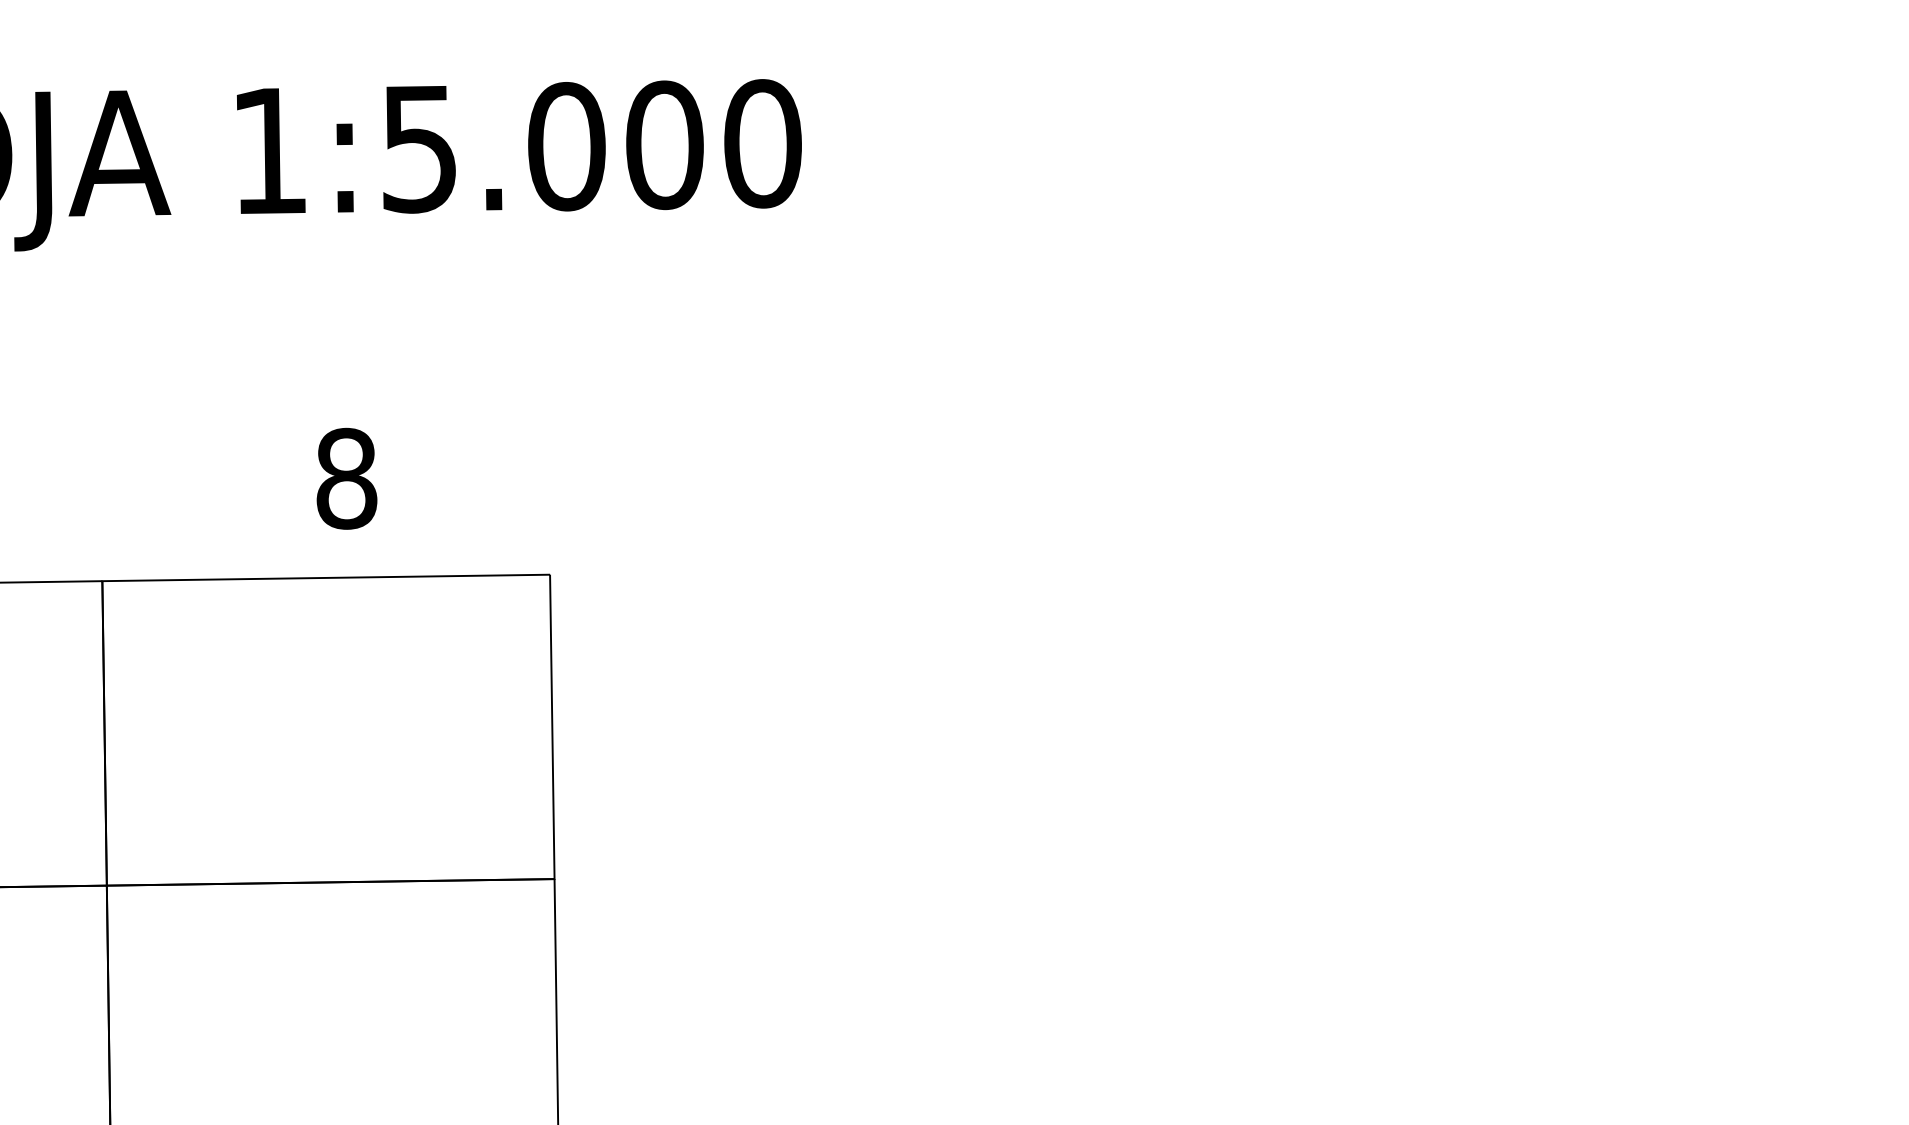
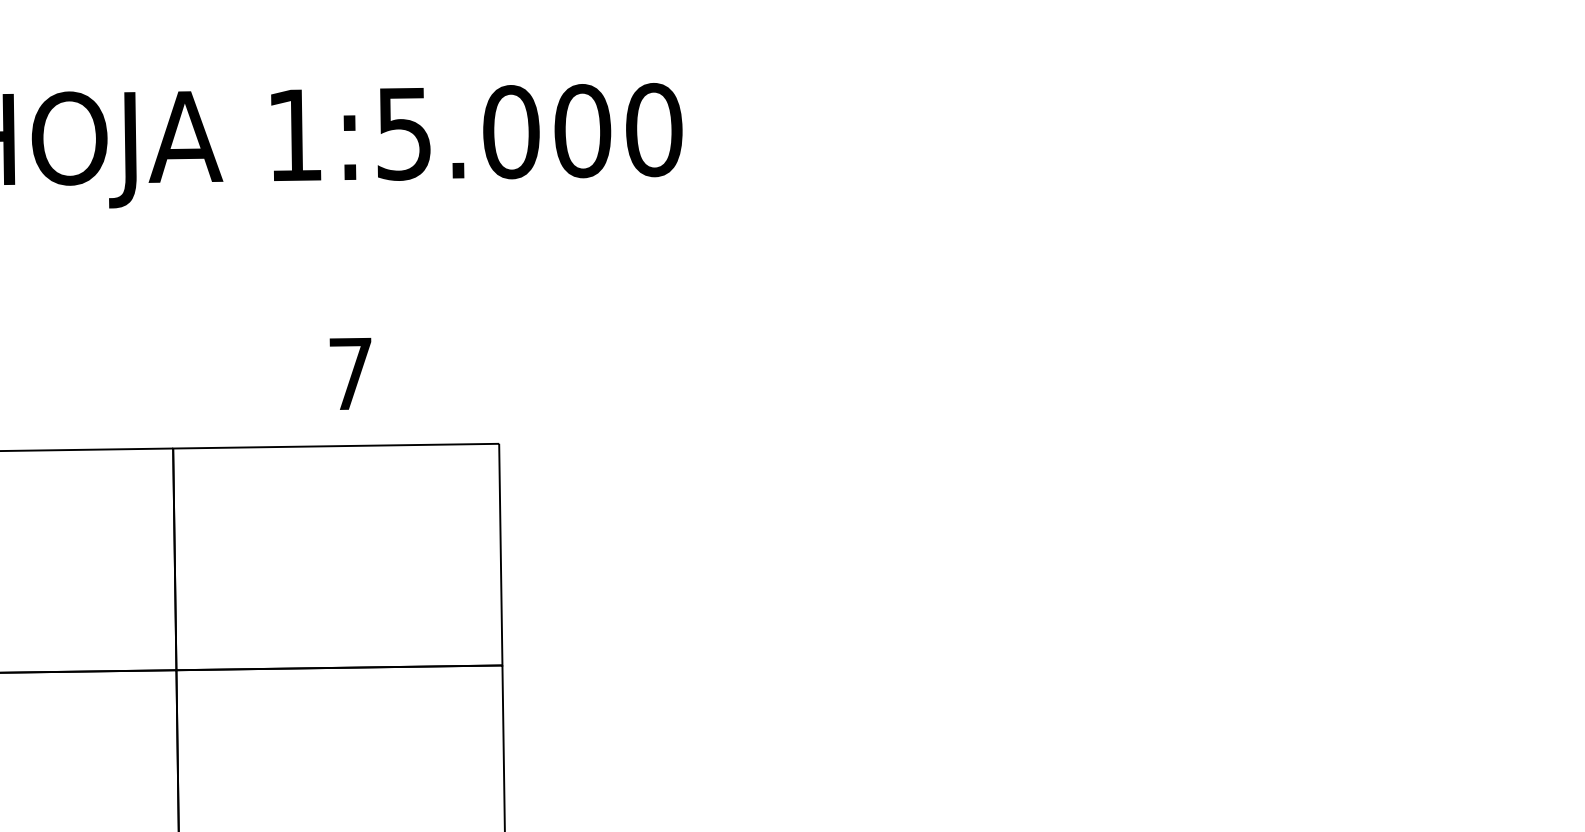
text: (347, 478) -> (351, 373), 8 -> 7

